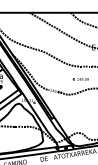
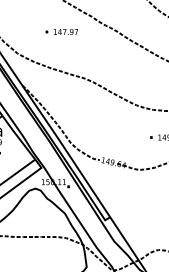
part: (30, 28) -> (60, 30), added

